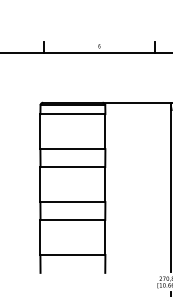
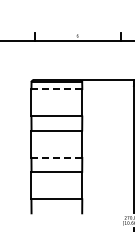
line: (73, 114) -> (57, 89), solid -> dashed
line: (72, 201) -> (56, 157), solid -> dashed

